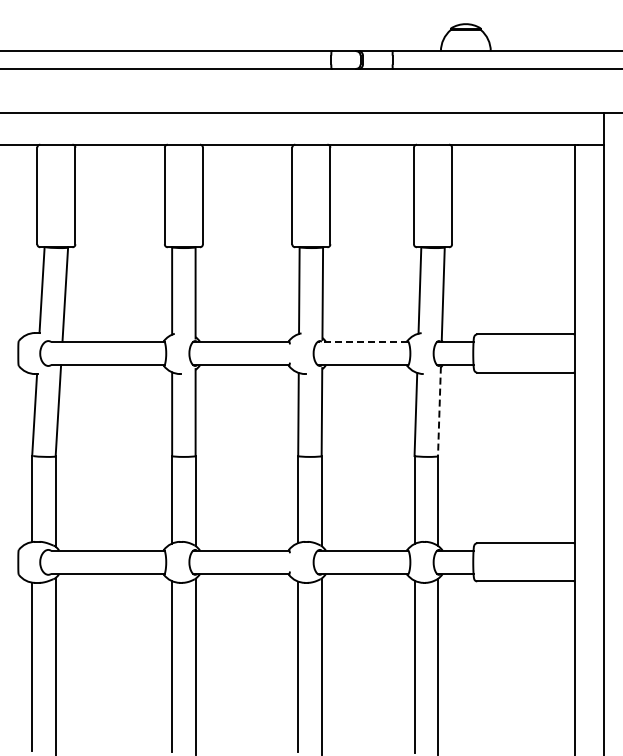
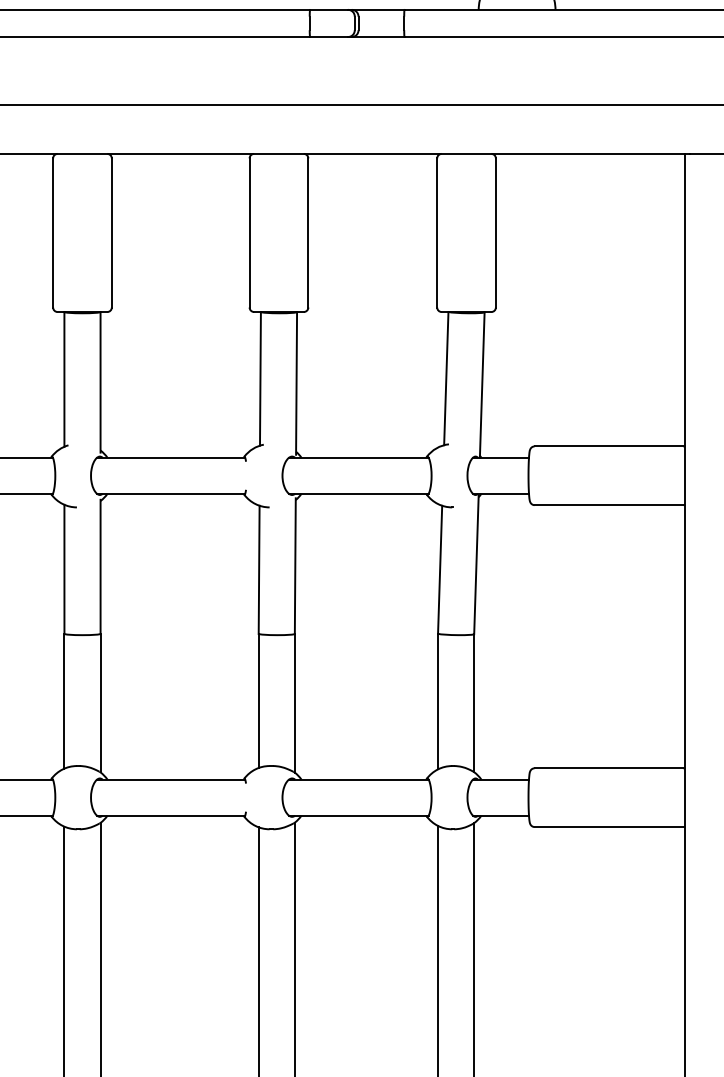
line: (362, 341) -> (357, 457), dashed -> solid
line: (439, 411) -> (476, 565), dashed -> solid

